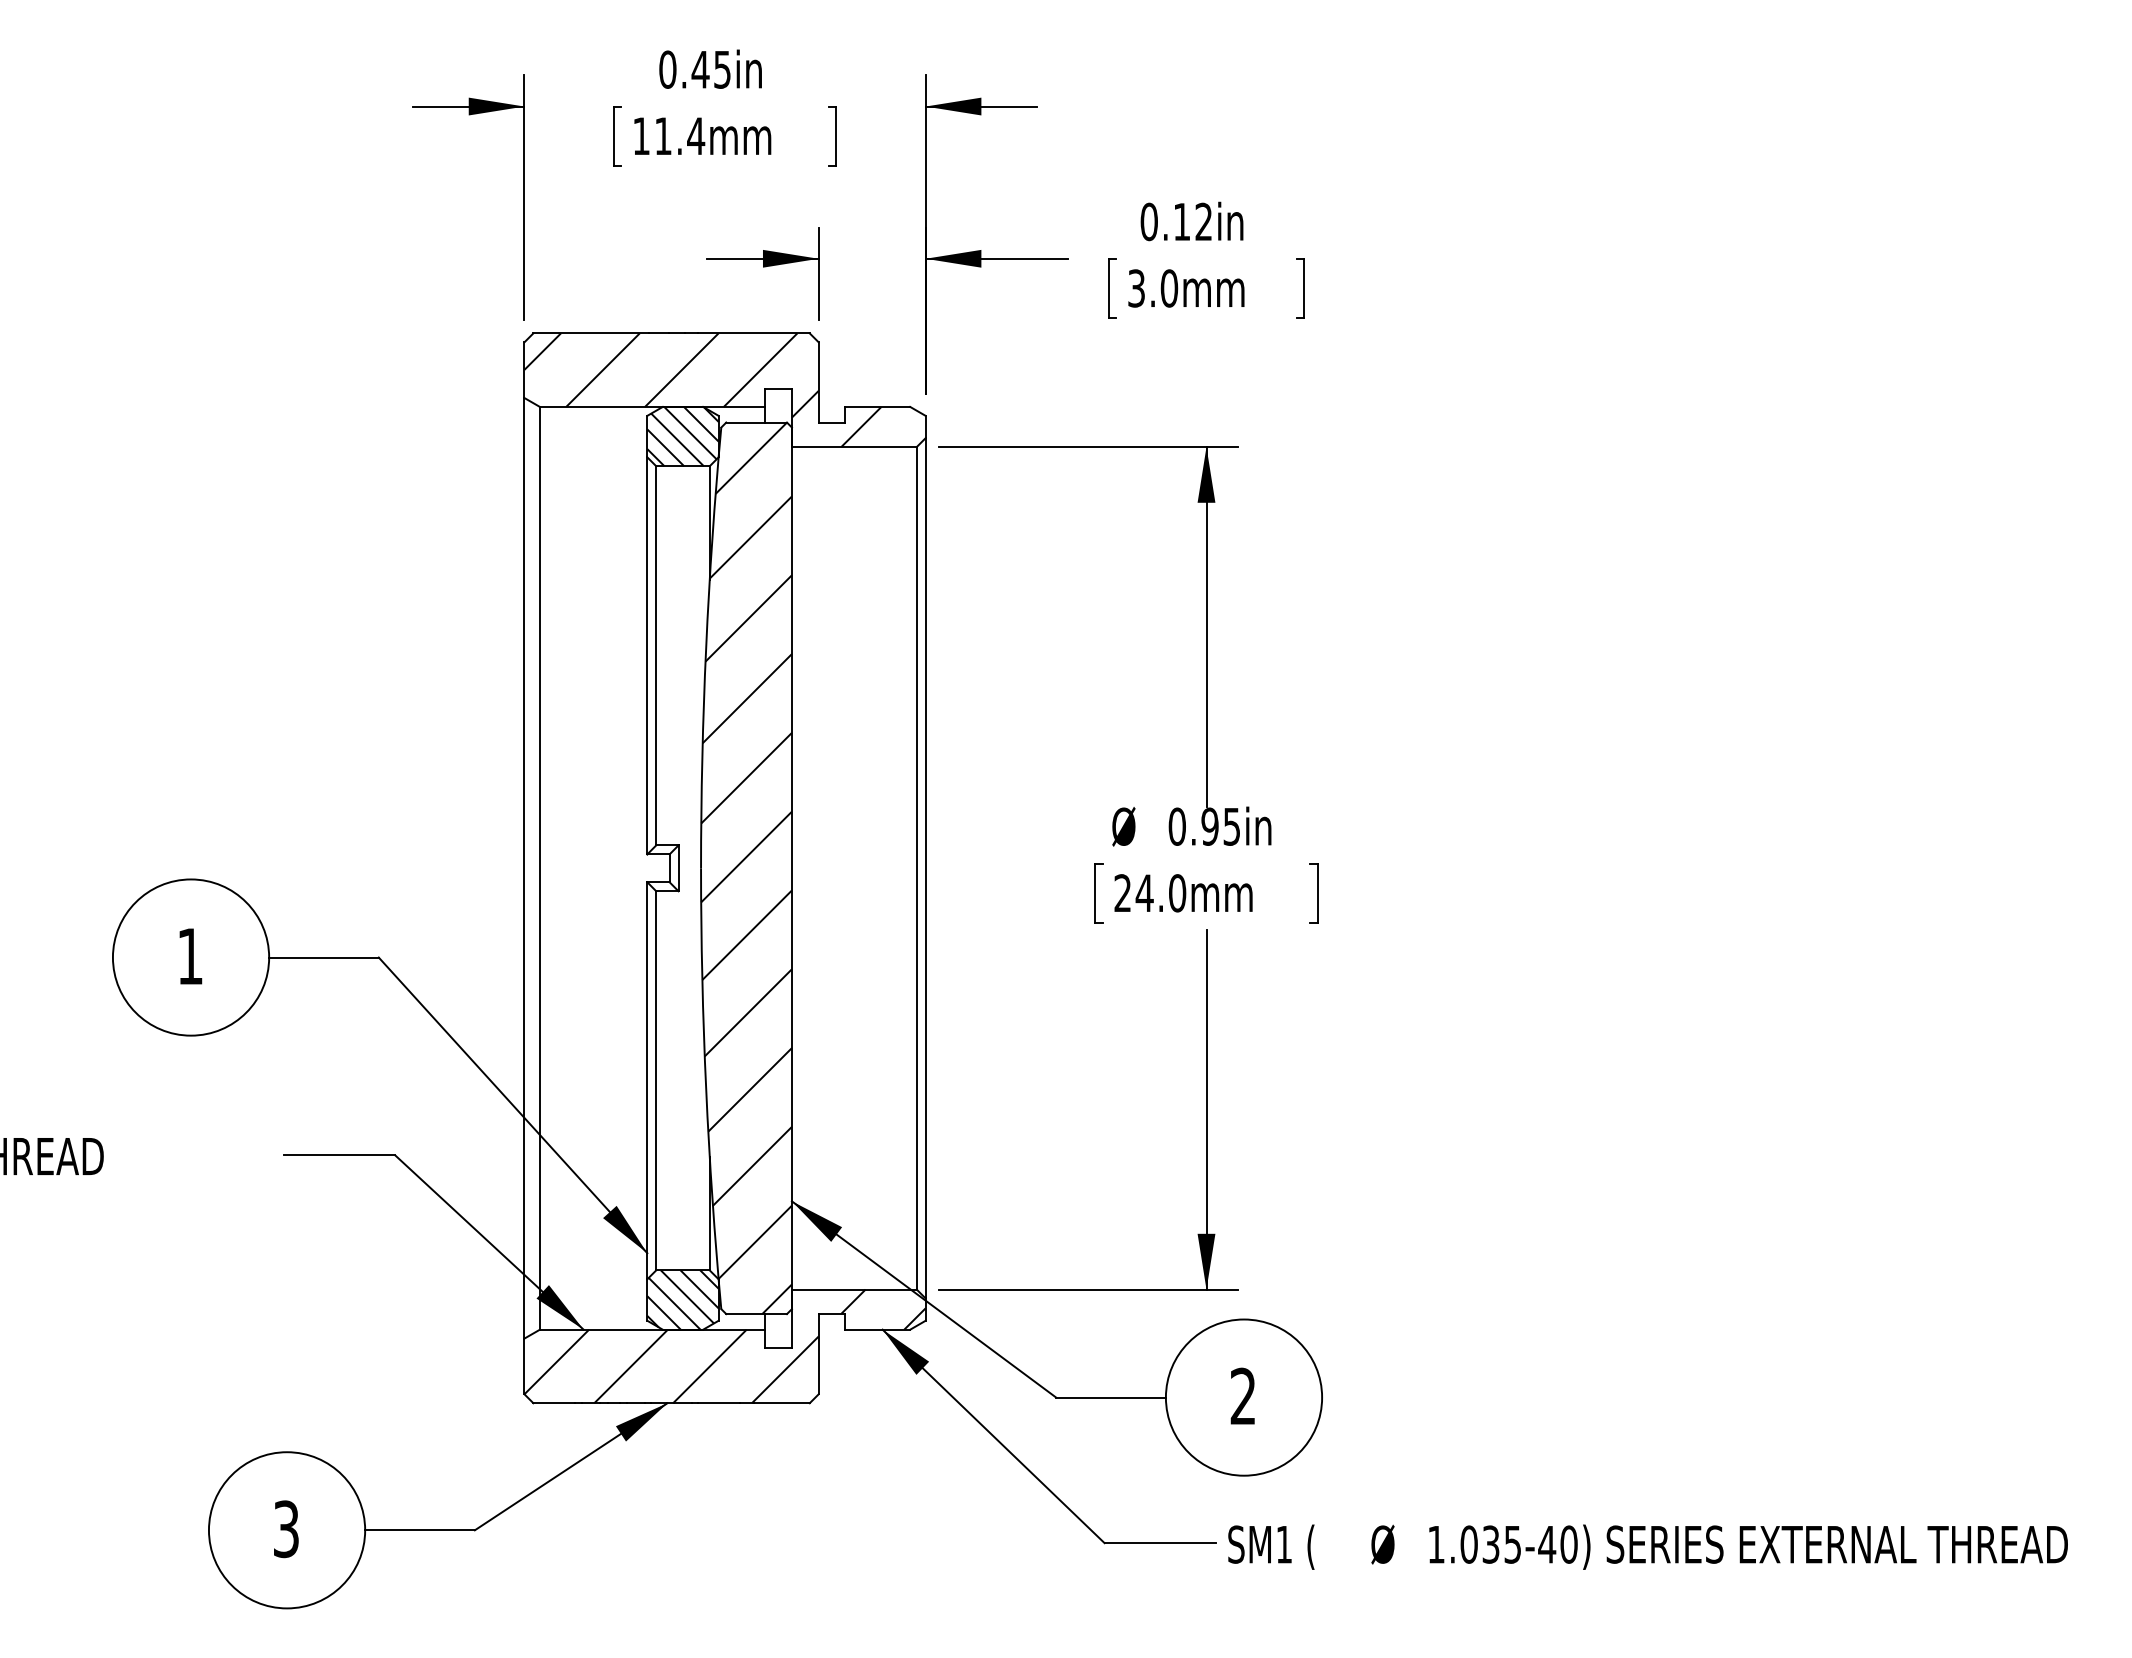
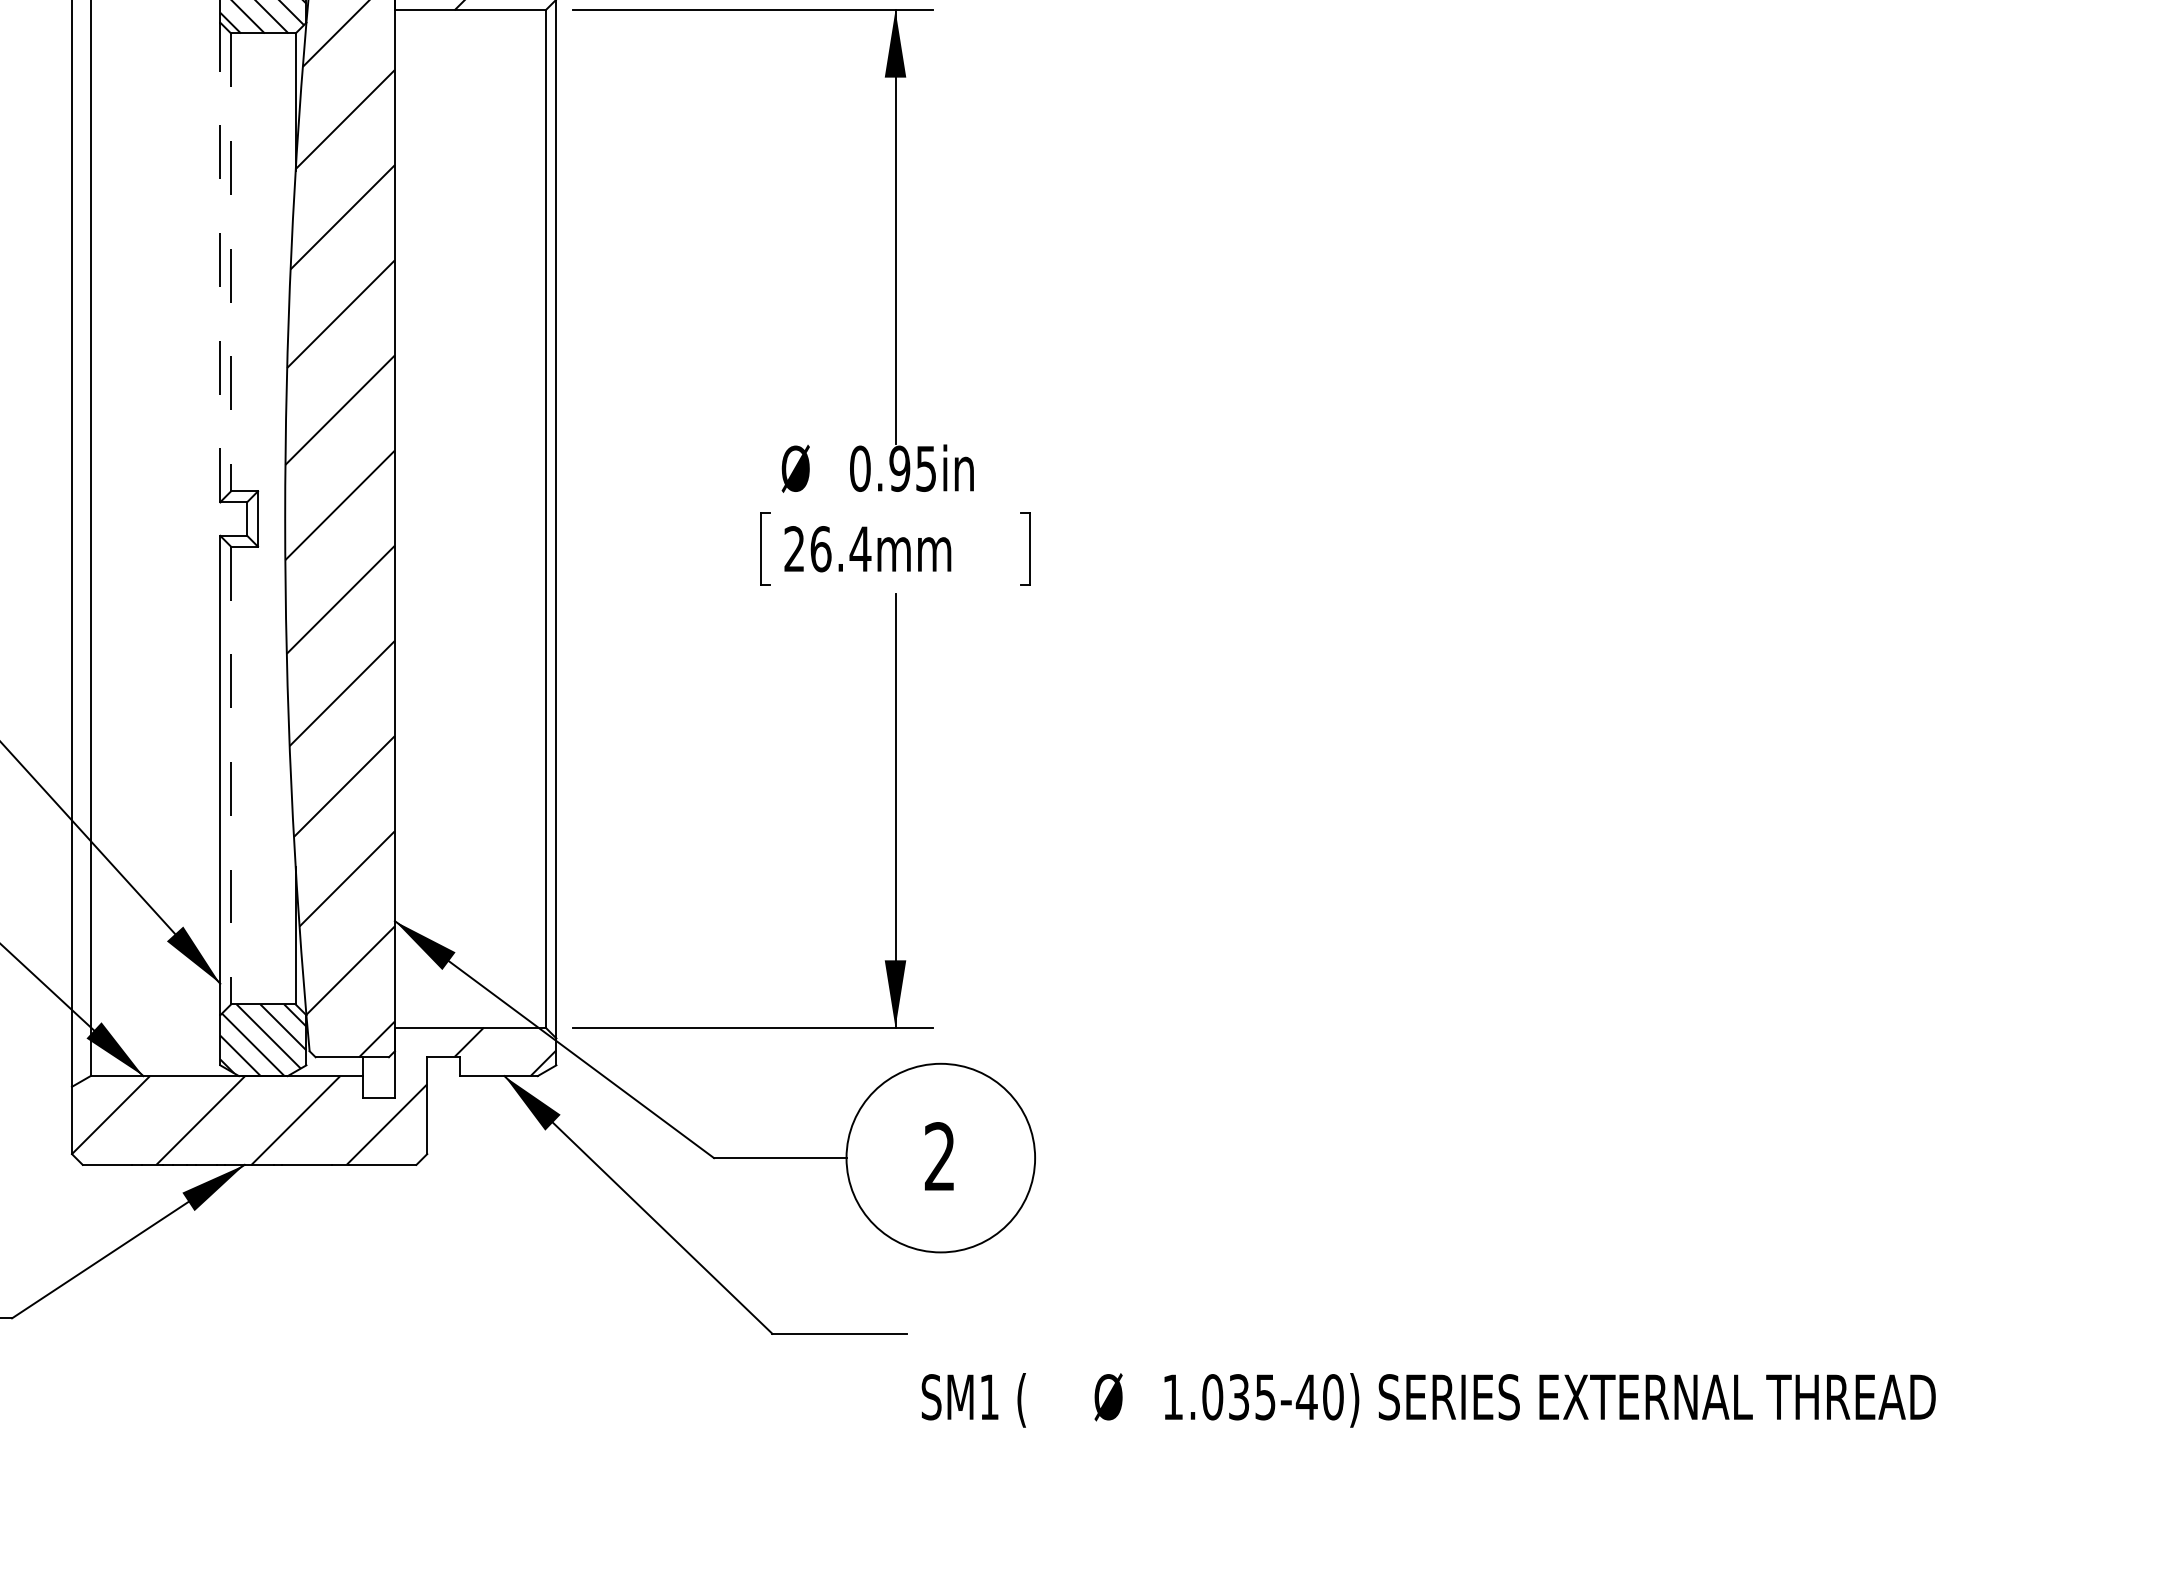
line: (647, 655) -> (220, 262), solid -> dashed
line: (656, 655) -> (231, 262), solid -> dashed
text: (1160, 893) -> (839, 549), 24.0mm -> 26.4mm
line: (656, 1080) -> (231, 775), solid -> dashed
text: (1647, 1546) -> (1428, 1399), moved

